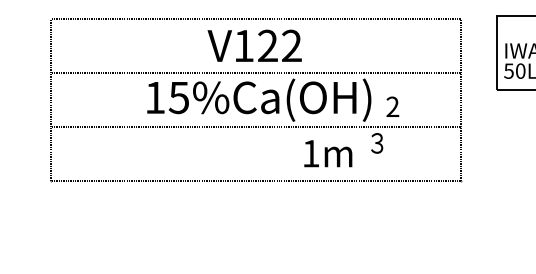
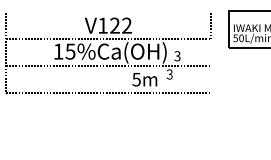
line: (254, 19) -> (108, 12), removed
text: (392, 107) -> (177, 56), 2 -> 3
line: (460, 127) -> (211, 66), removed
text: (310, 153) -> (136, 79), 1m -> 5m

